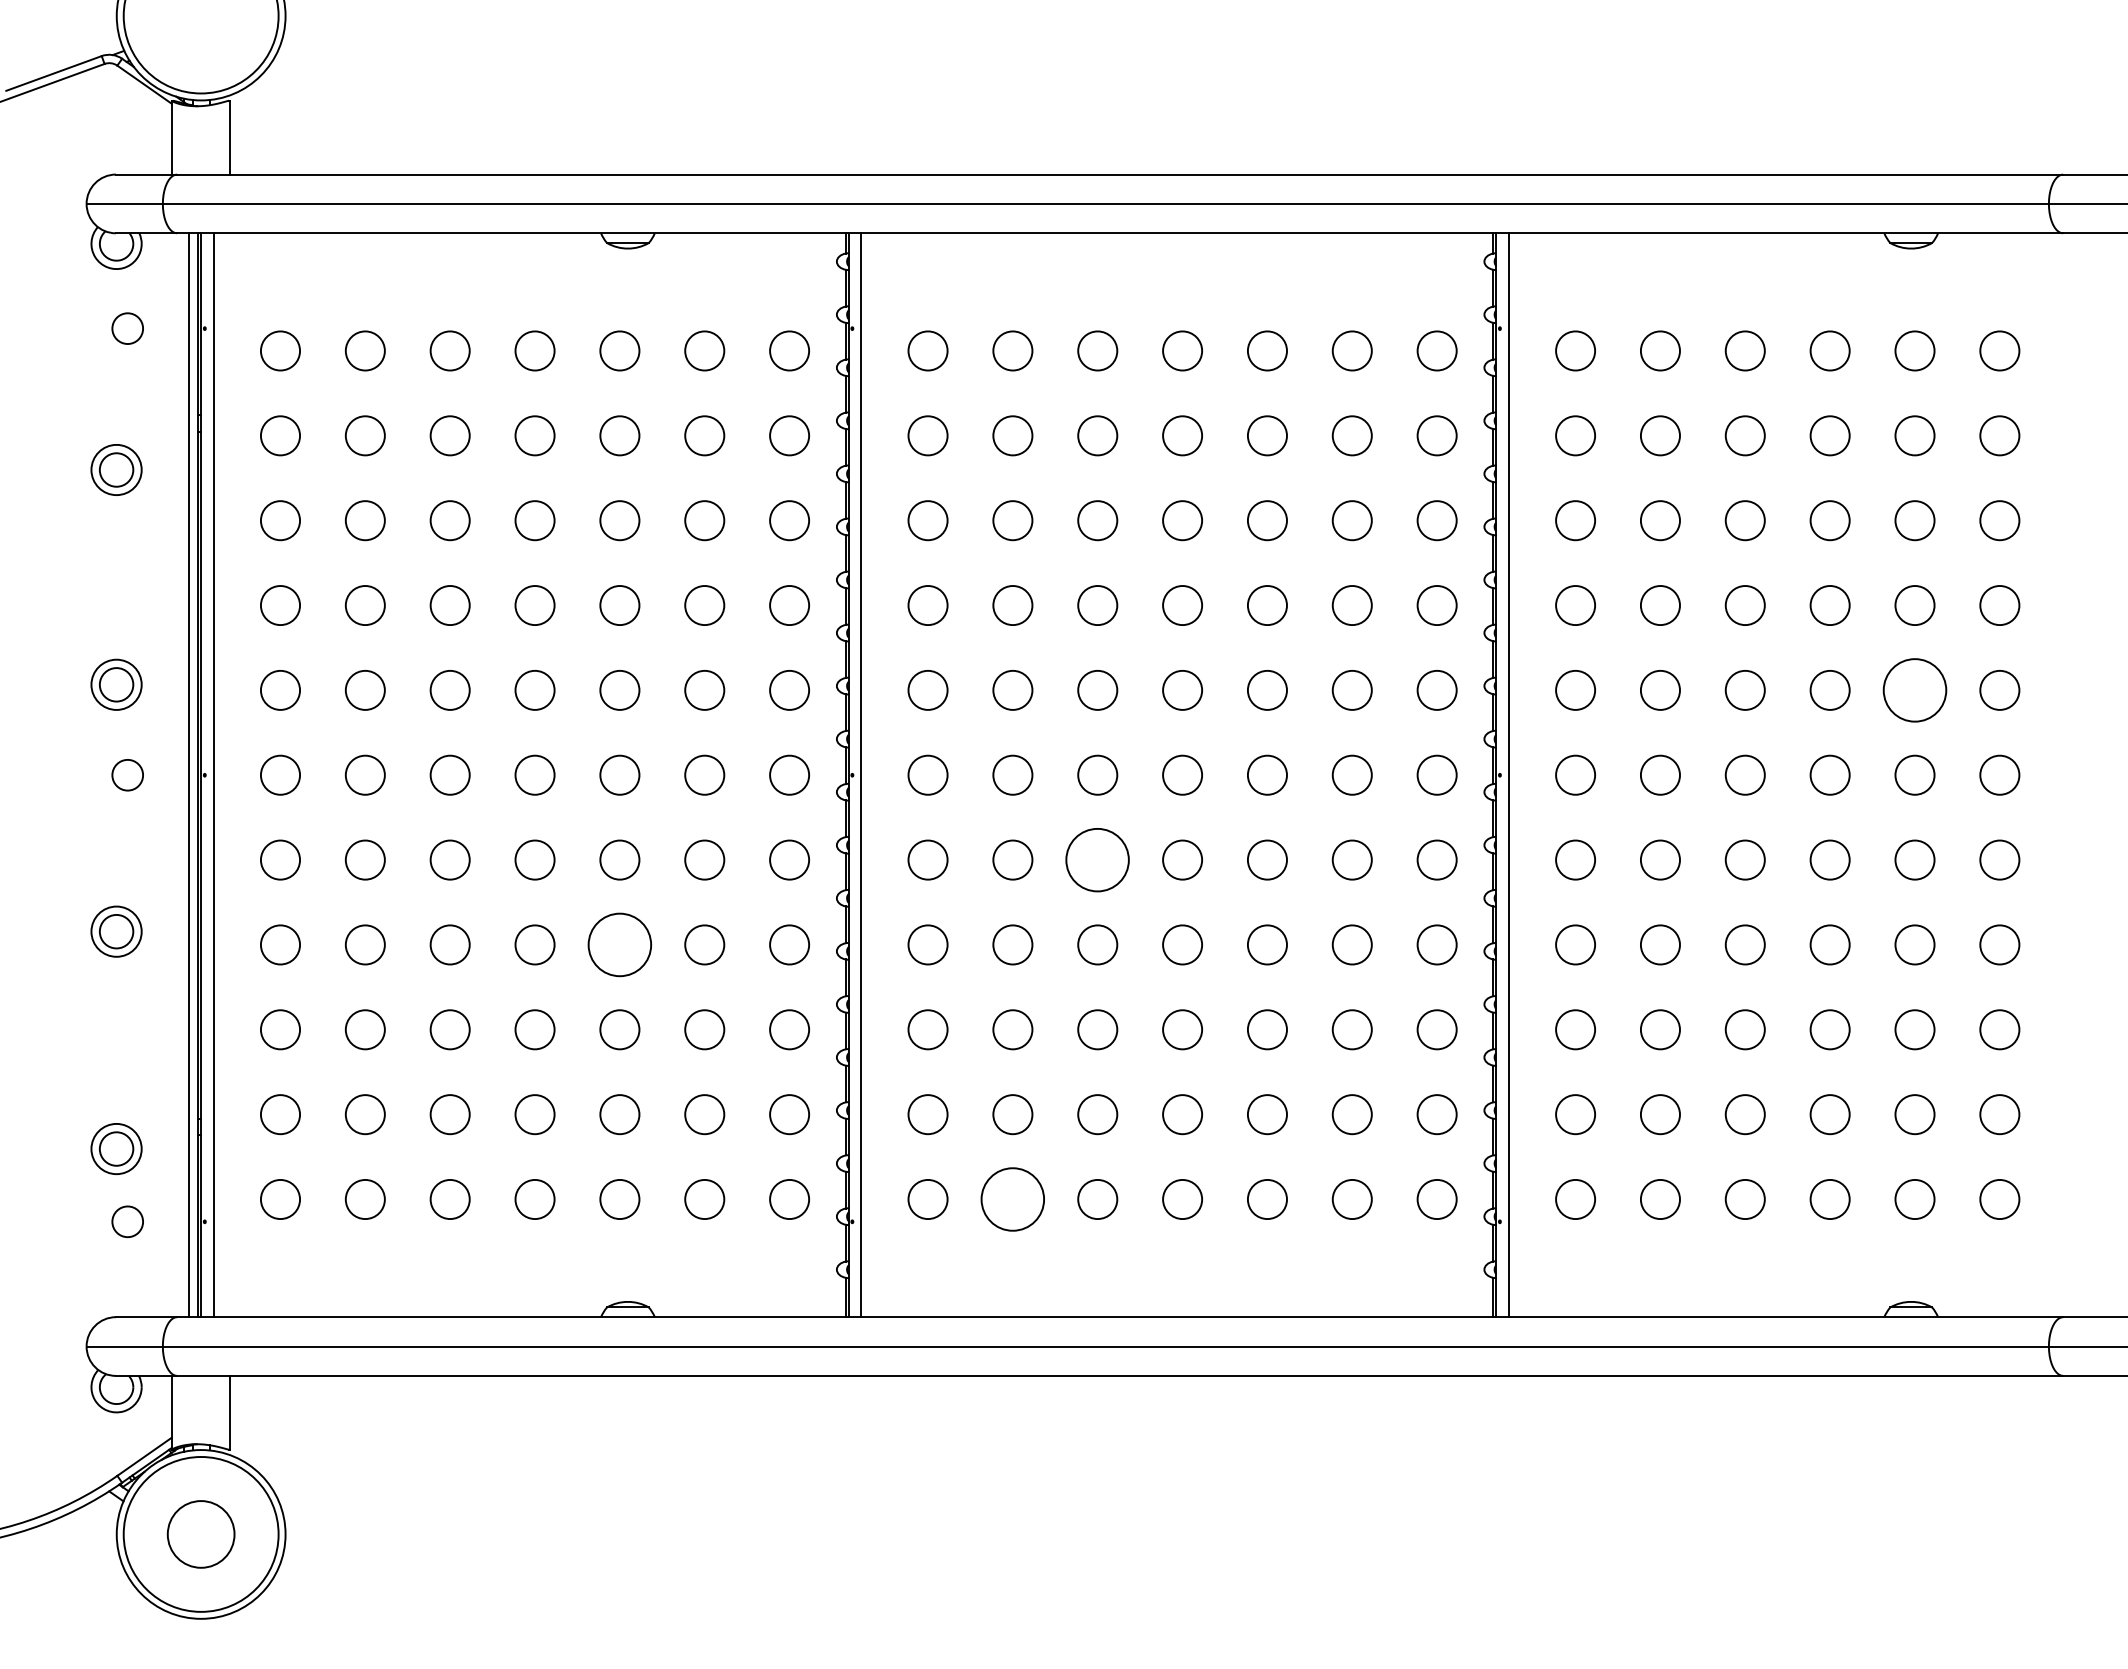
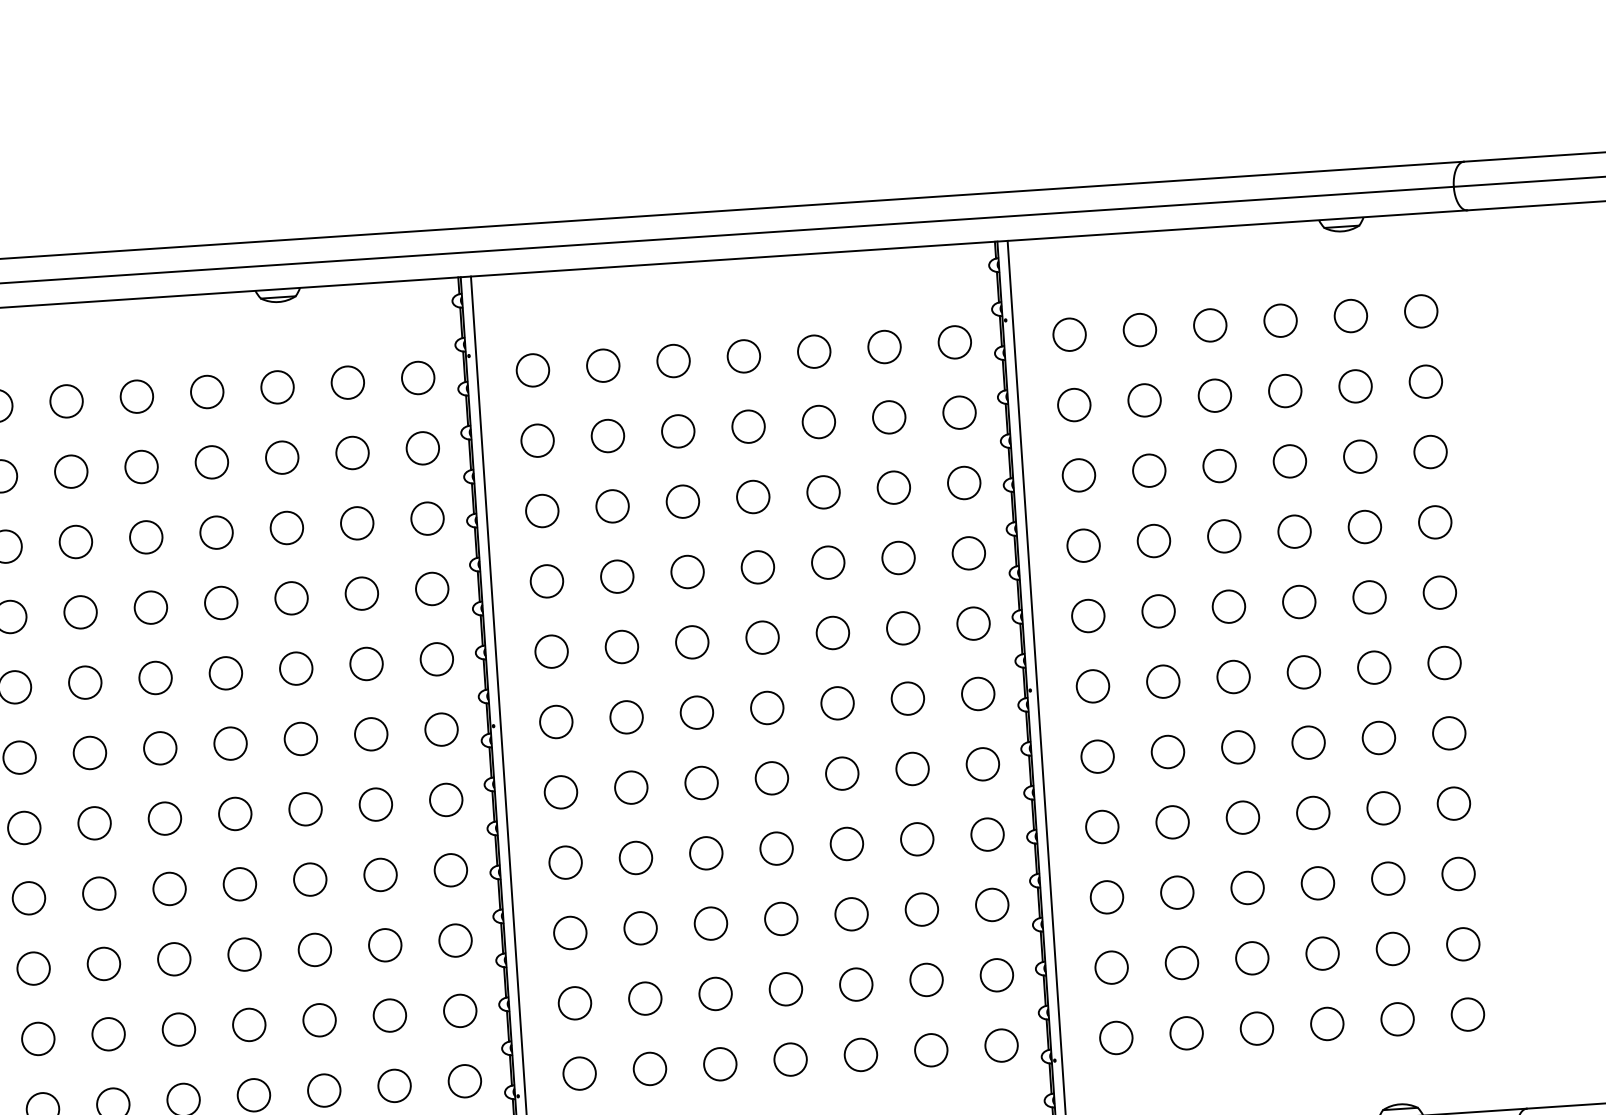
circle: (1914, 689) -> (1369, 596), size x0.62
circle: (1097, 859) -> (701, 782), size x0.62
circle: (619, 944) -> (309, 879), size x0.62
circle: (1012, 1199) -> (649, 1068), size x0.62

